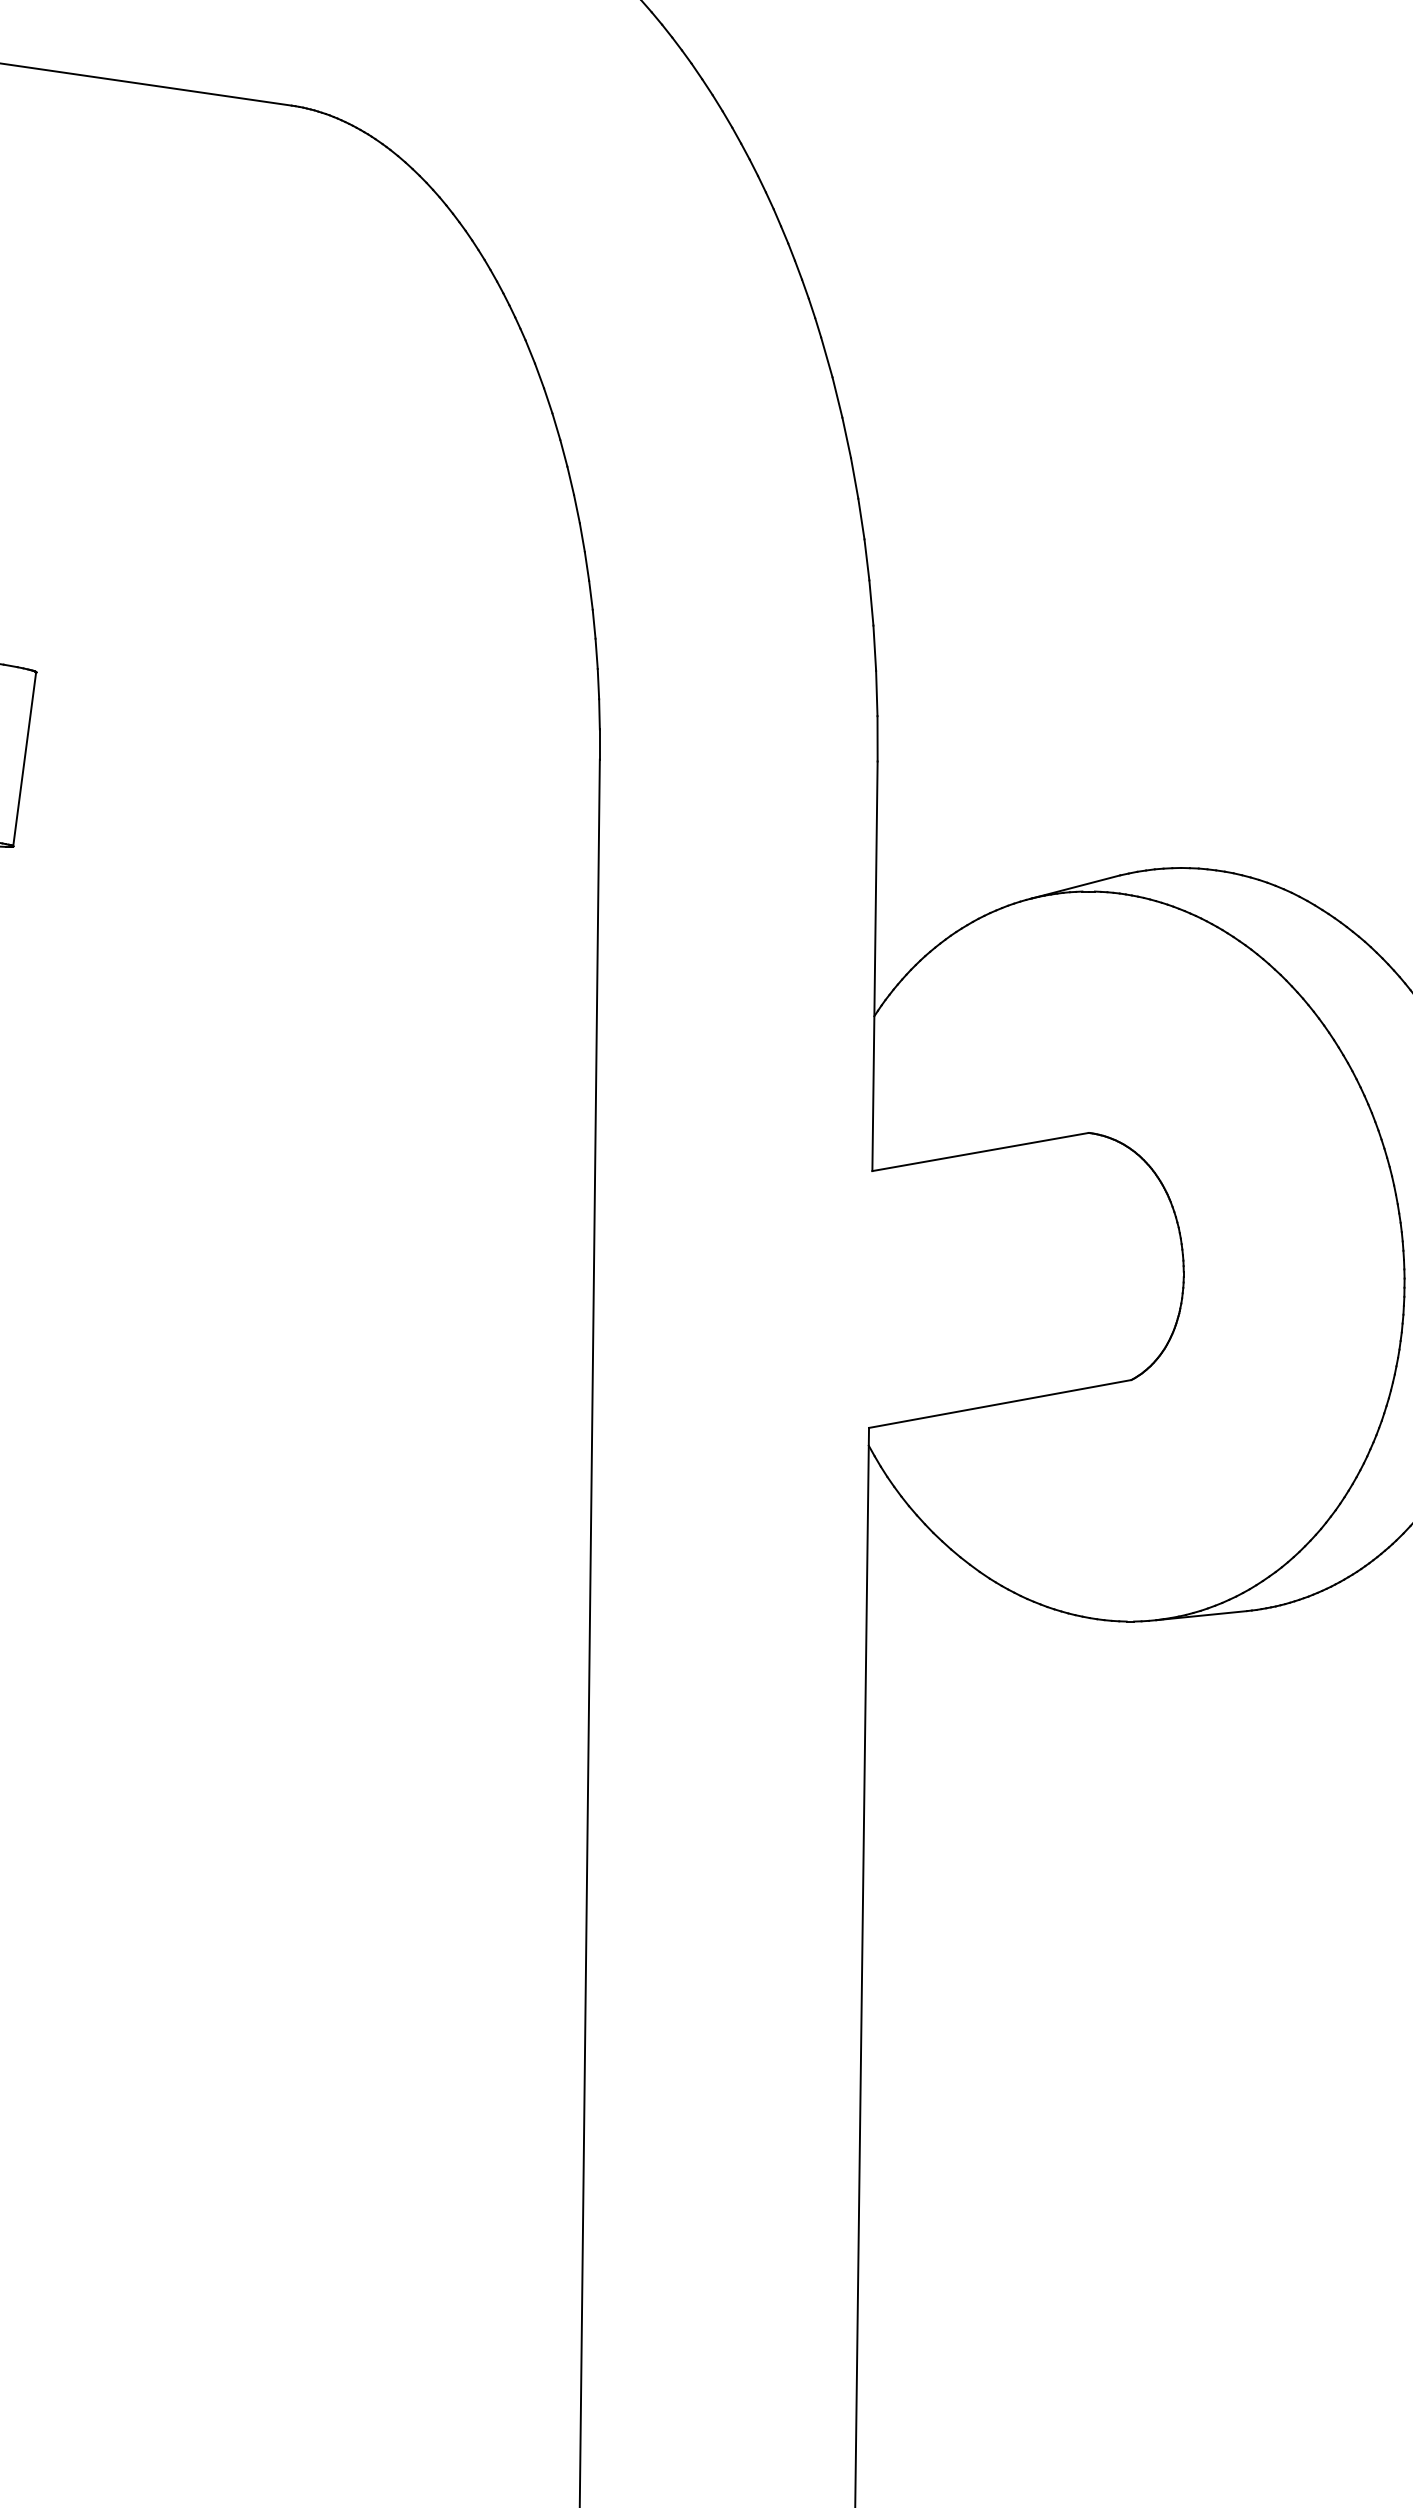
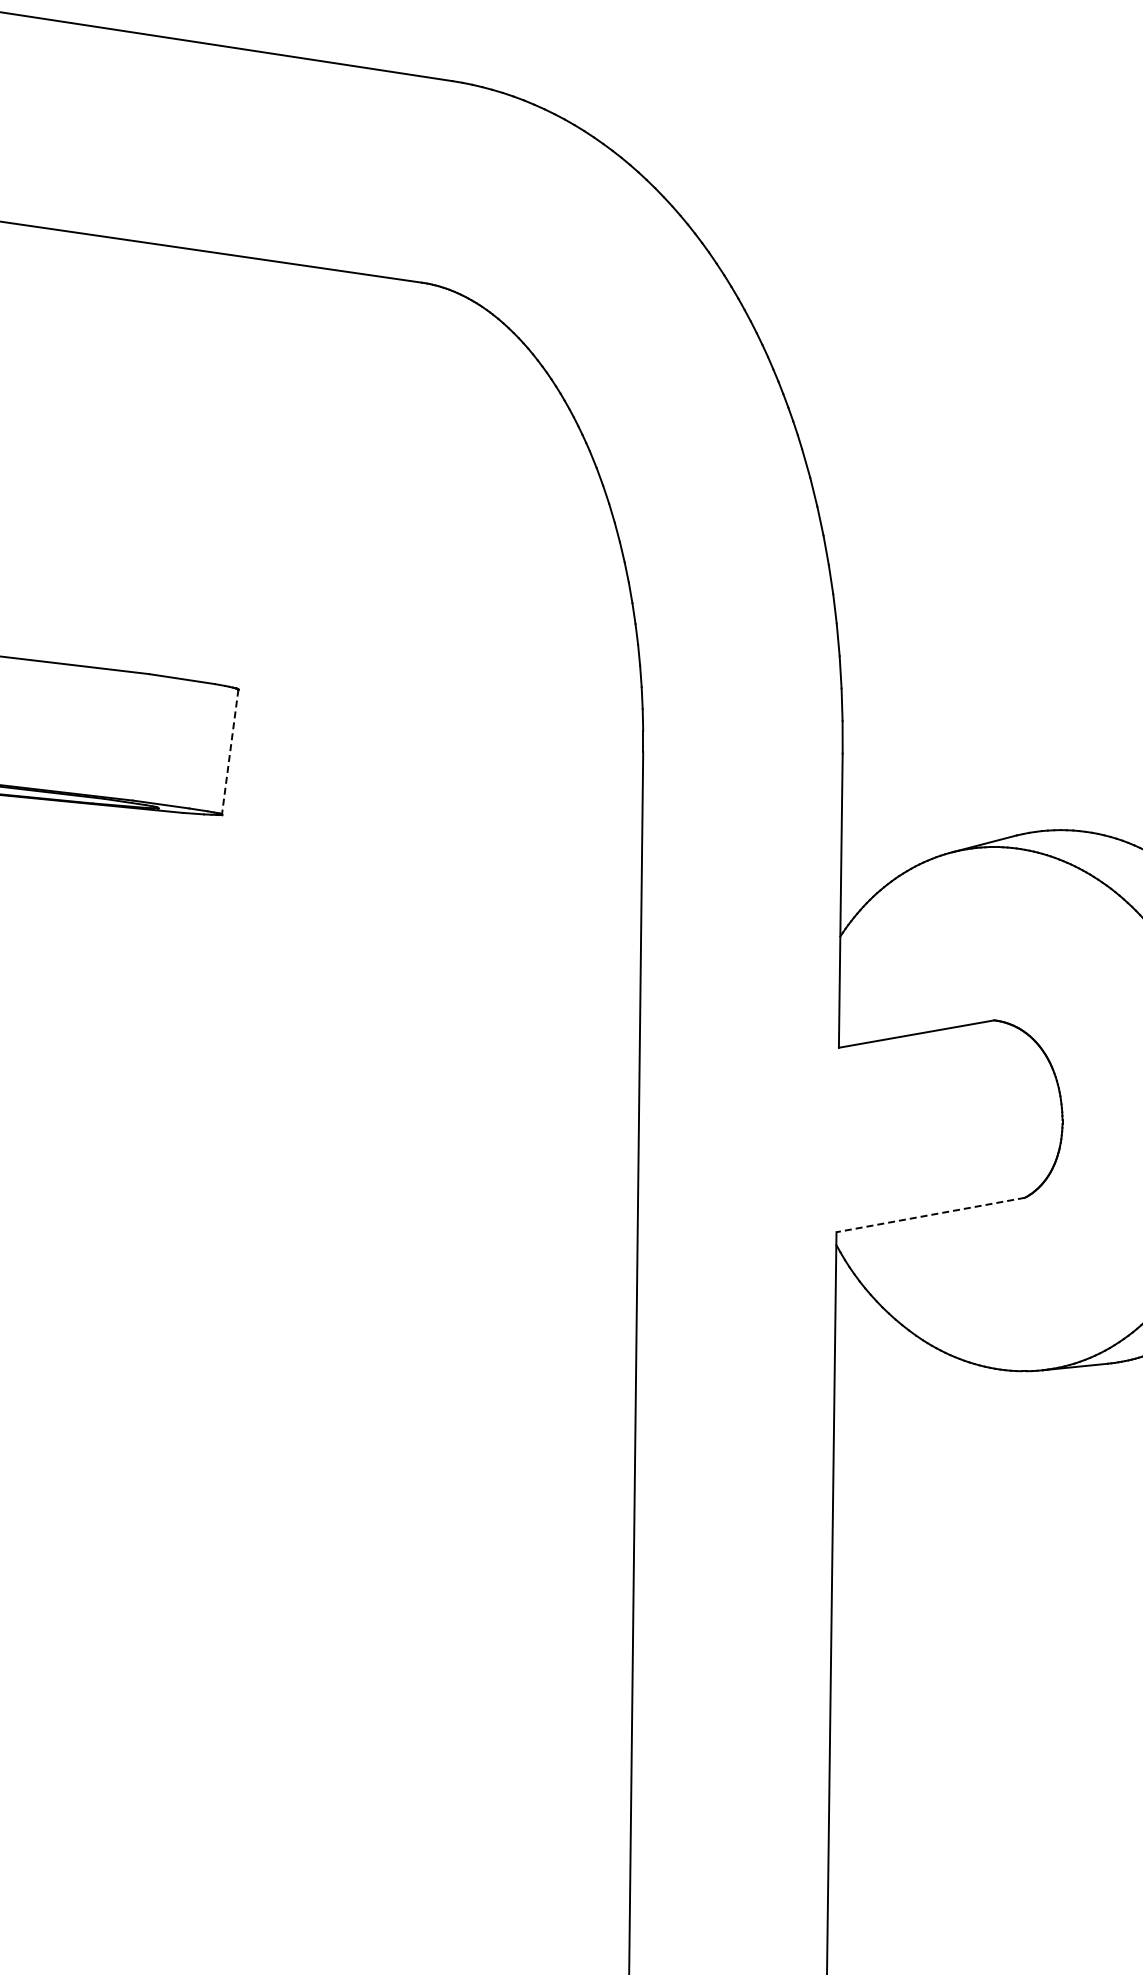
line: (25, 759) -> (230, 752), solid -> dashed
line: (999, 1404) -> (930, 1215), solid -> dashed

